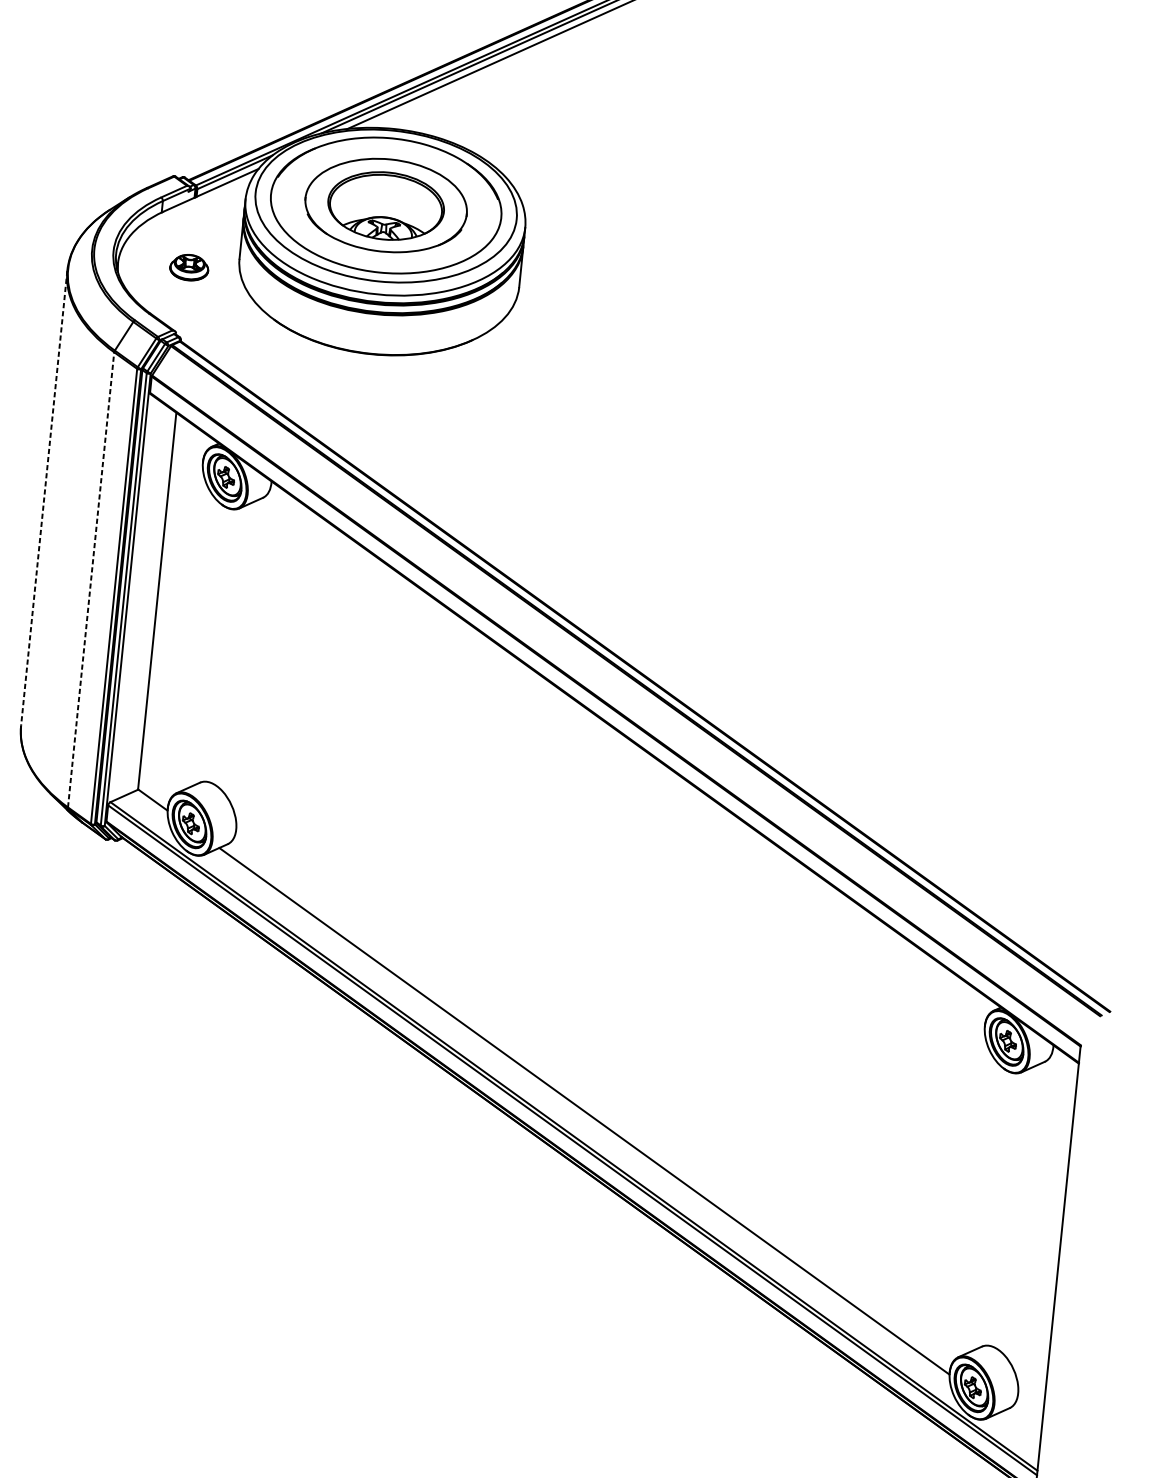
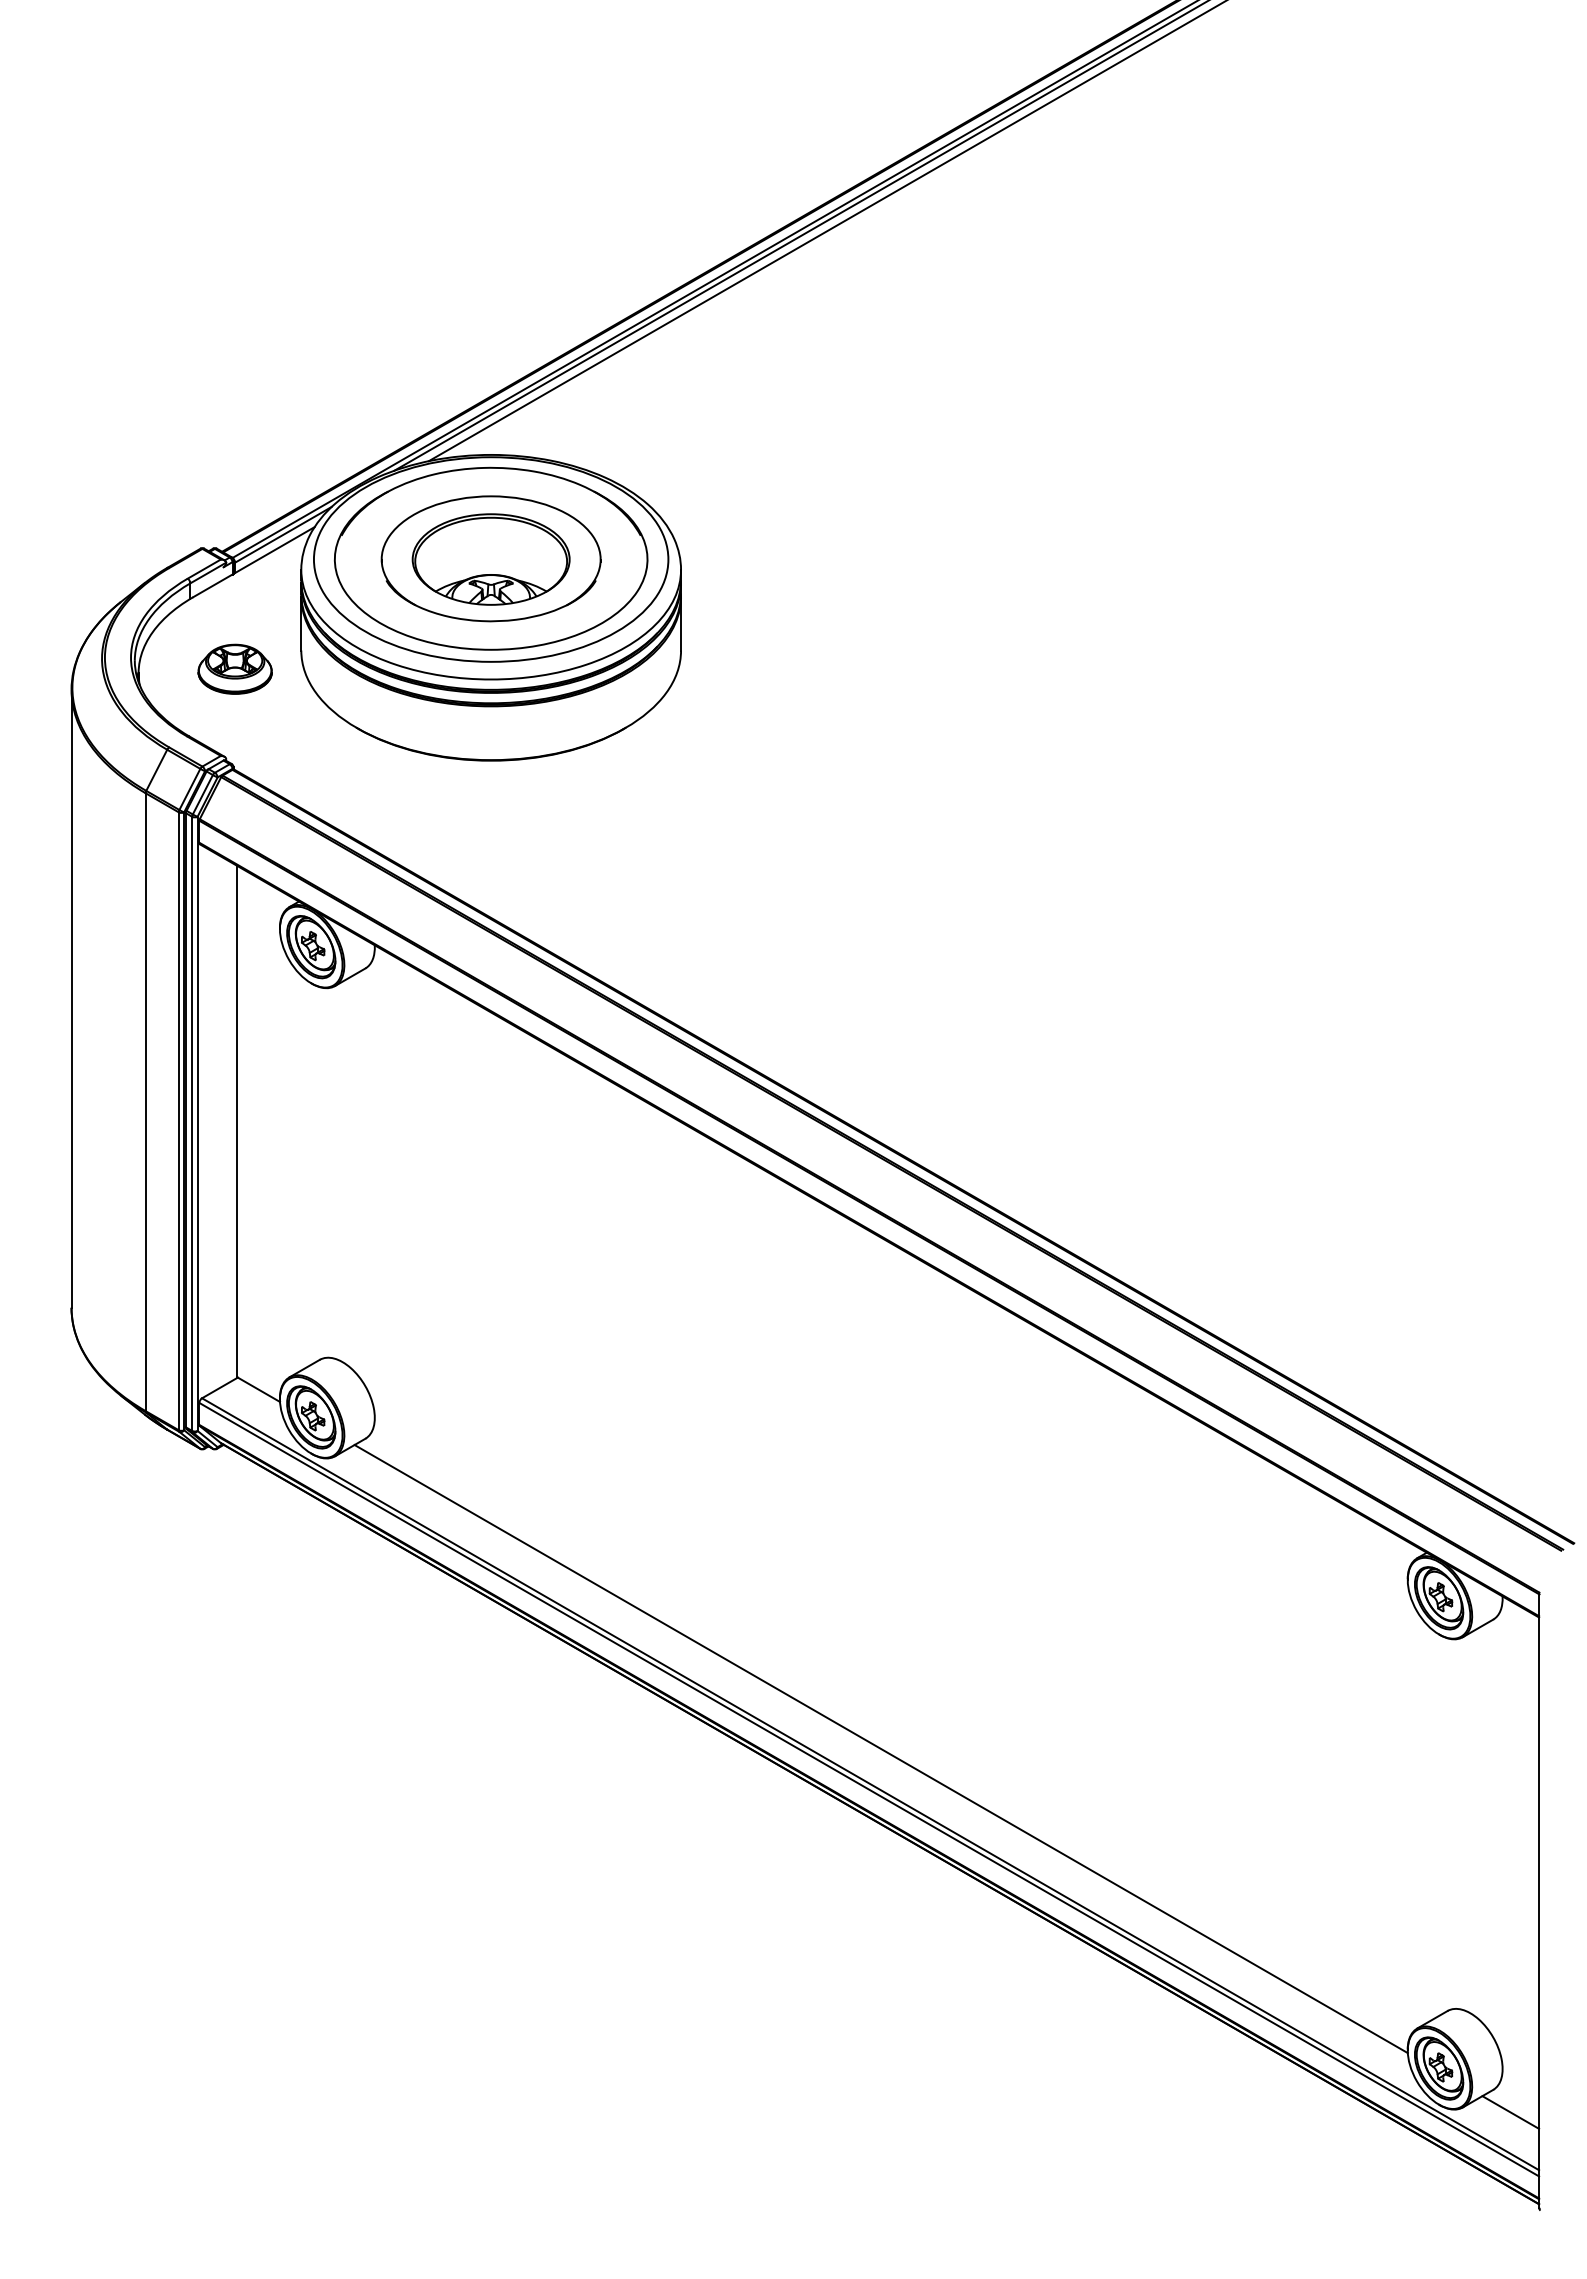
part: (188, 267) -> (234, 668), size x1.43
line: (44, 497) -> (71, 998), dashed -> solid
line: (90, 580) -> (145, 1102), dashed -> solid
line: (1020, 1426) -> (1510, 2112), added

